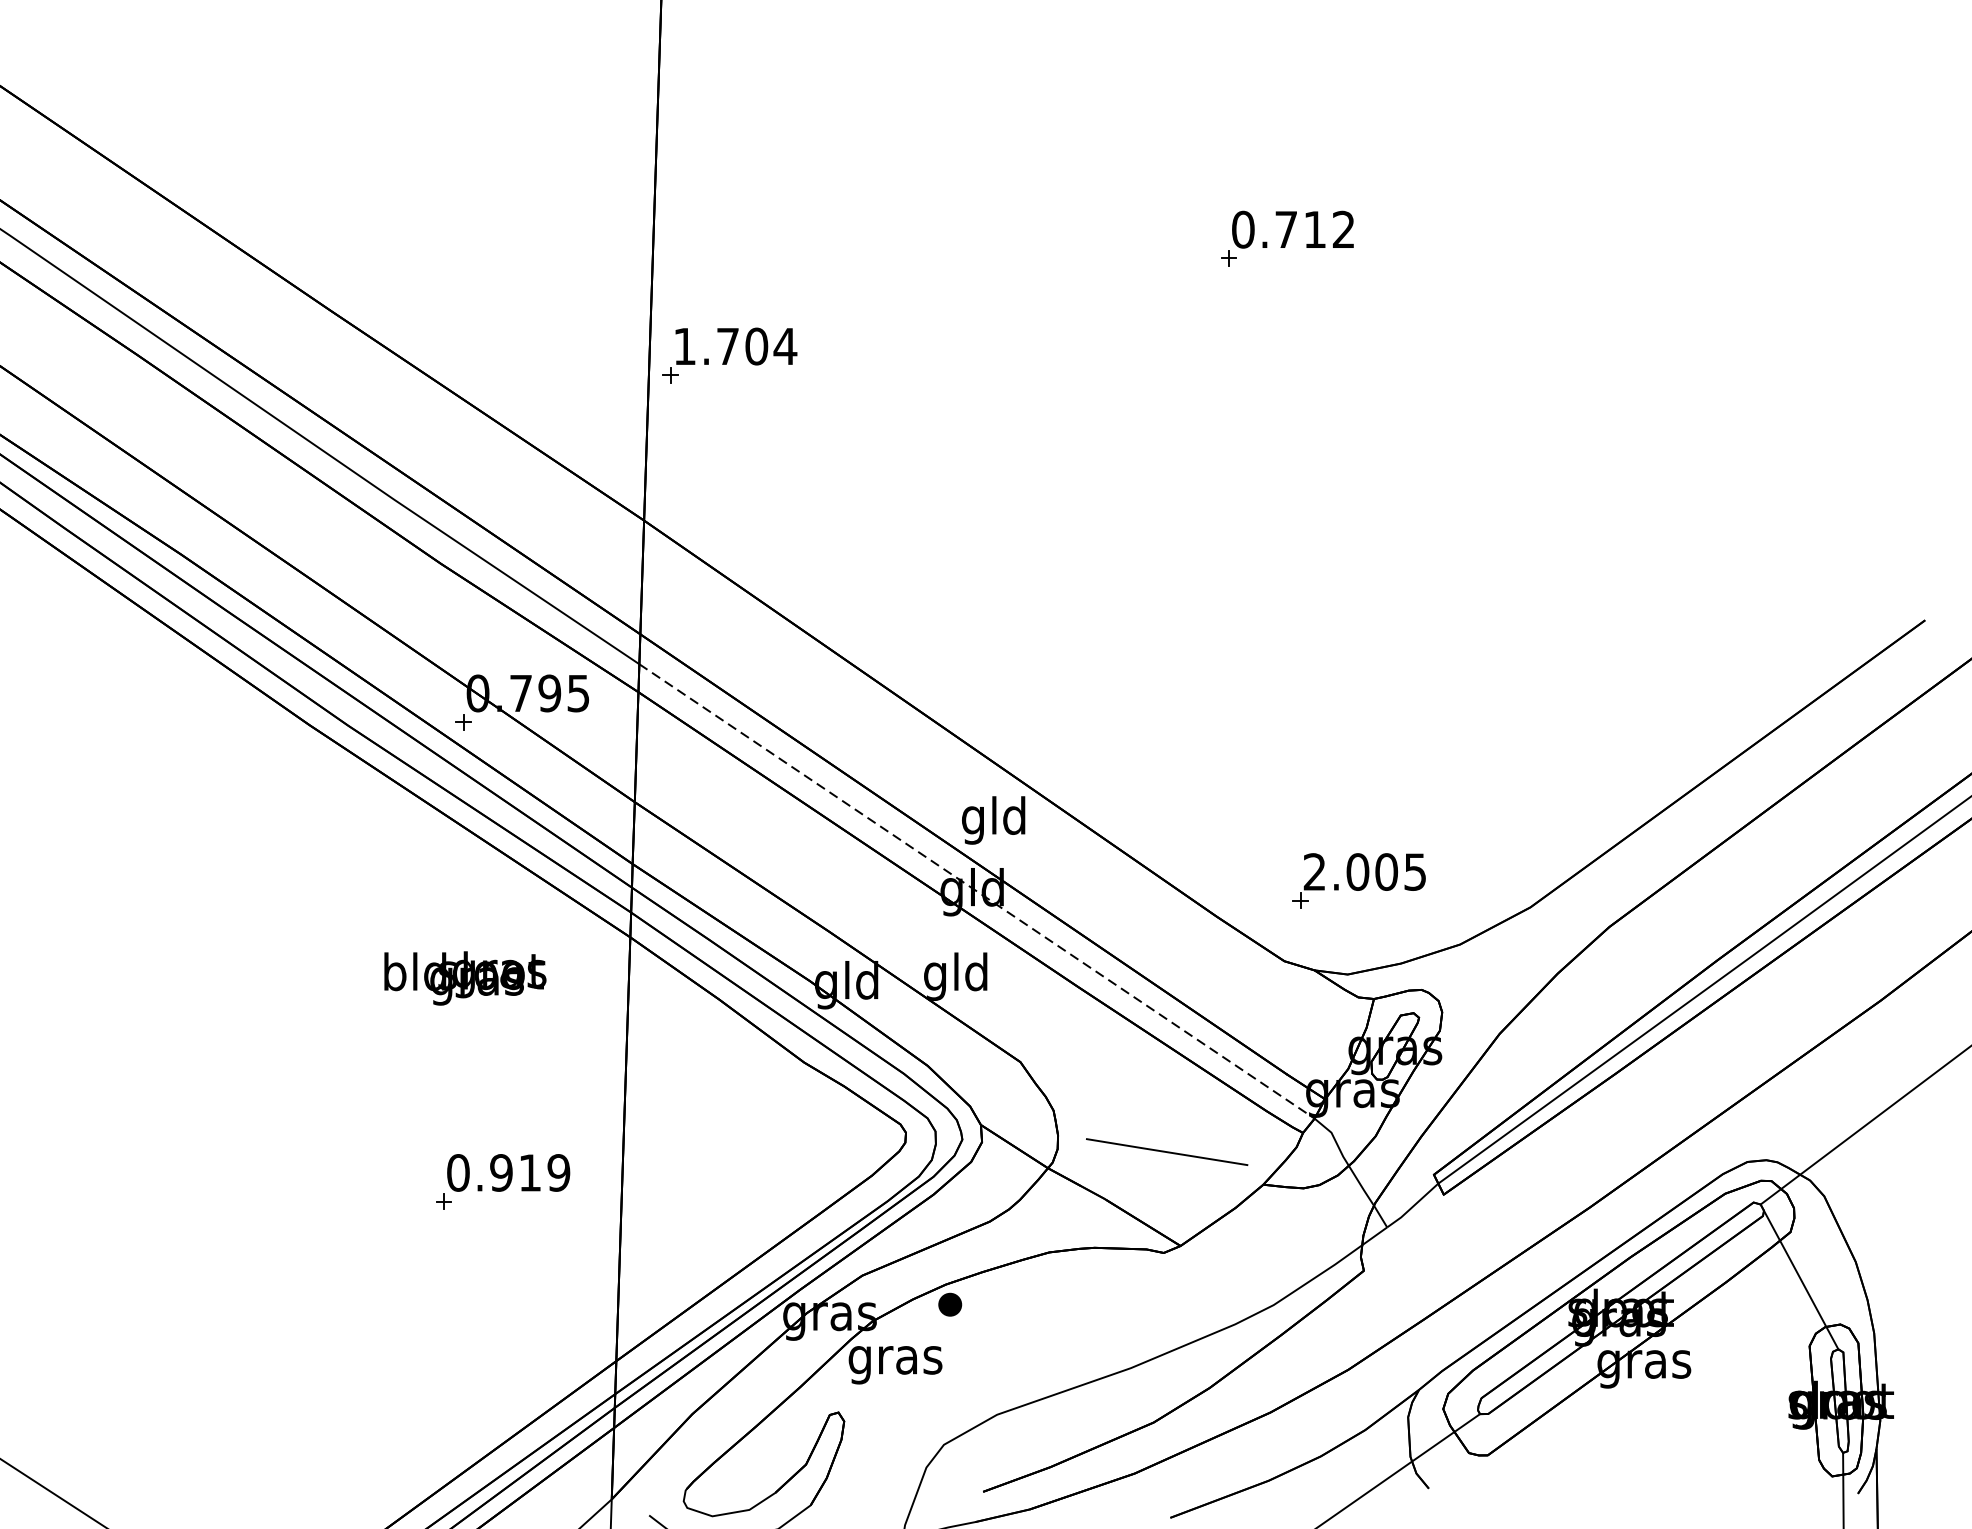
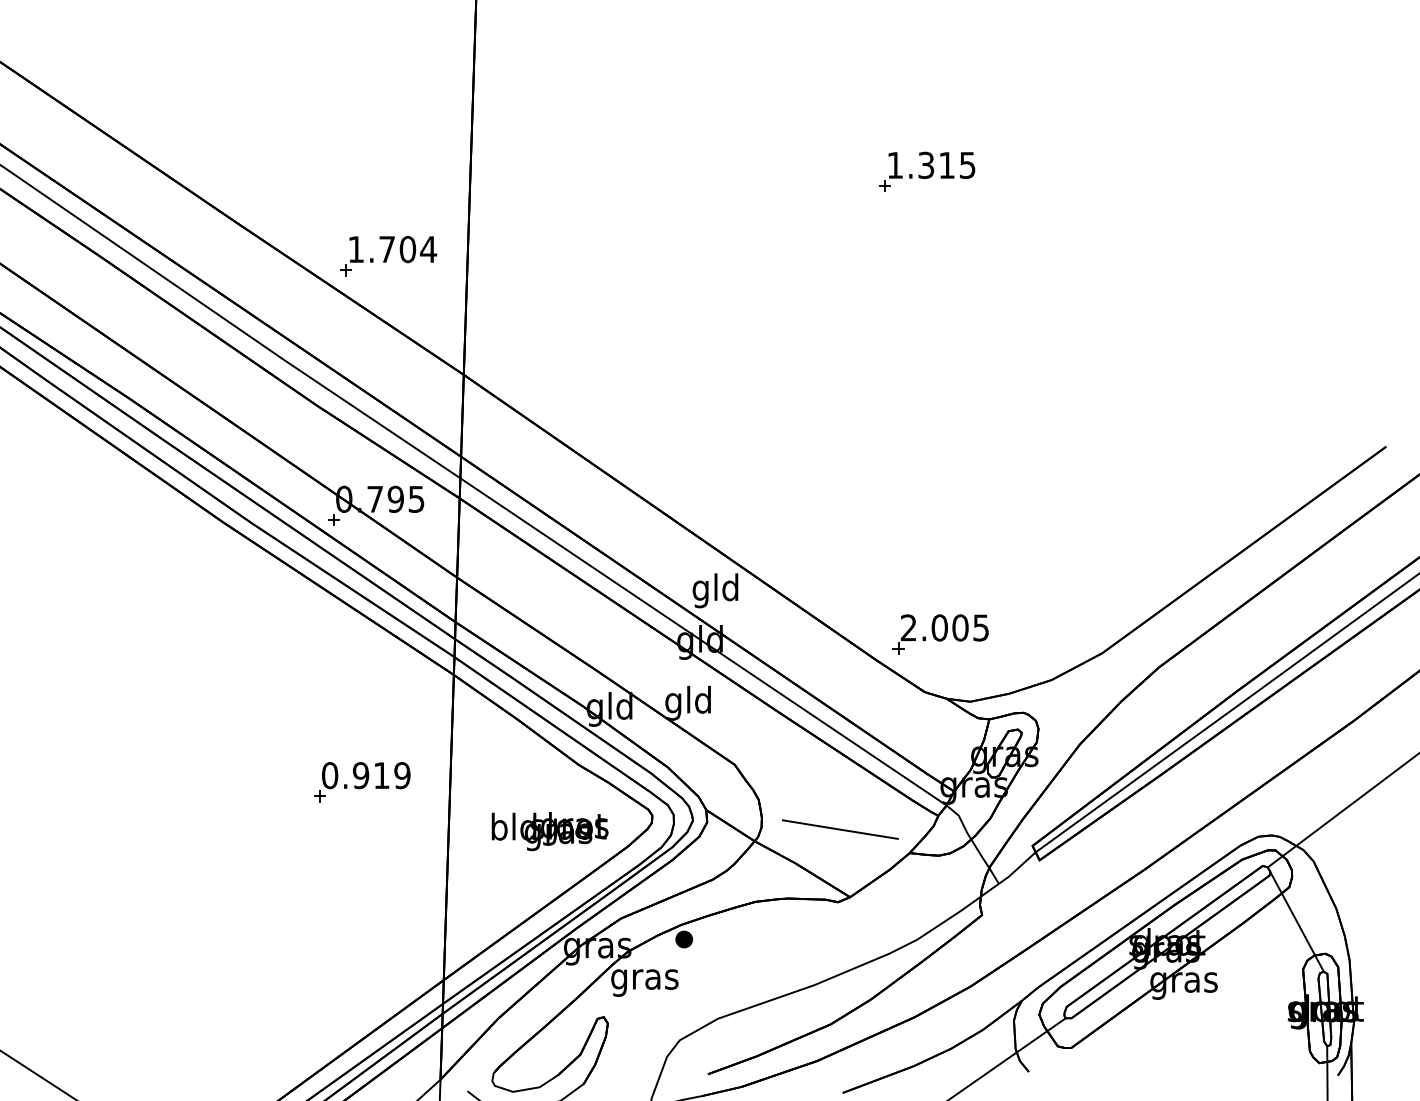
text: (1293, 228) -> (931, 164), 0.712 -> 1.315
part: (729, 356) -> (388, 256), moved
part: (1358, 881) -> (940, 634), moved
line: (976, 892) -> (703, 642), dashed -> solid
text: (464, 978) -> (549, 831), moved
part: (503, 1182) -> (362, 782), moved

